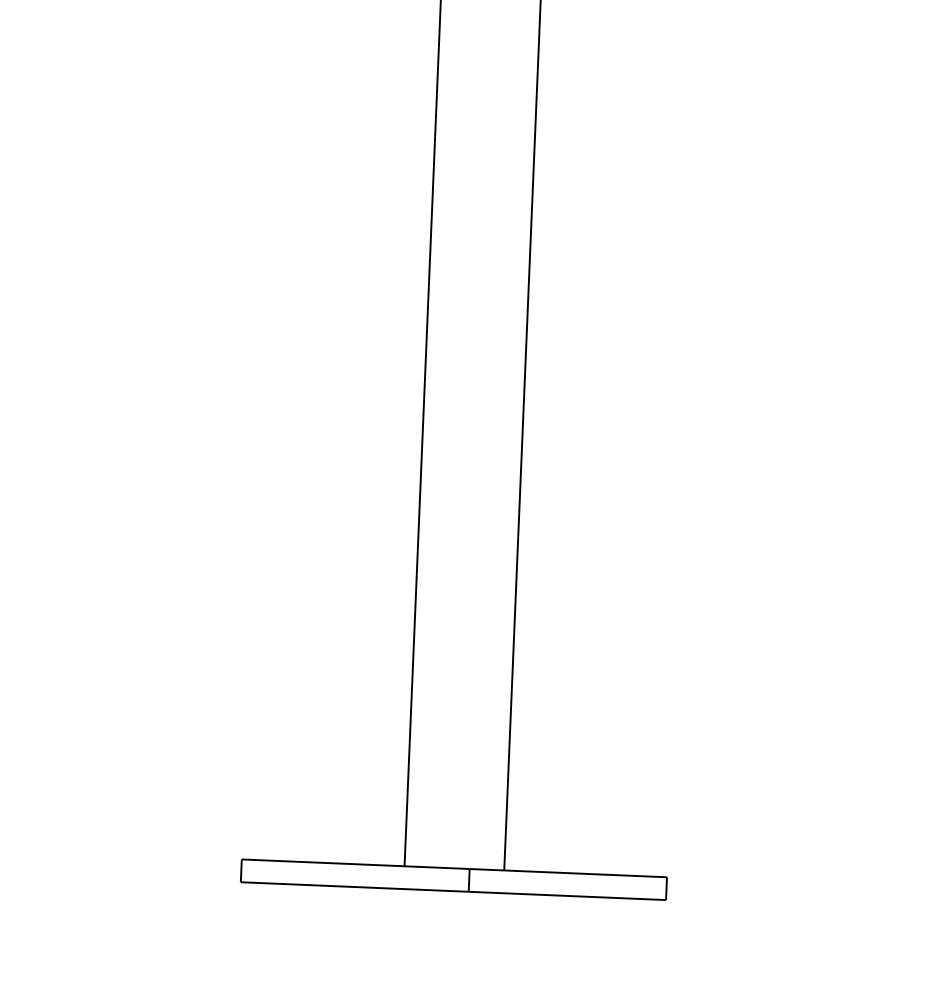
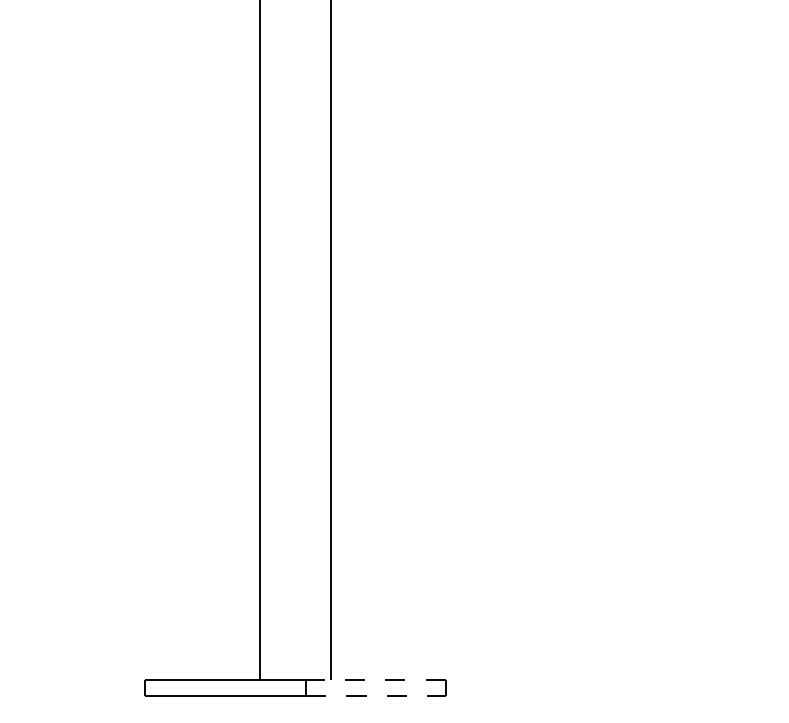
line: (567, 873) -> (375, 680), solid -> dashed
line: (566, 896) -> (375, 696), solid -> dashed

